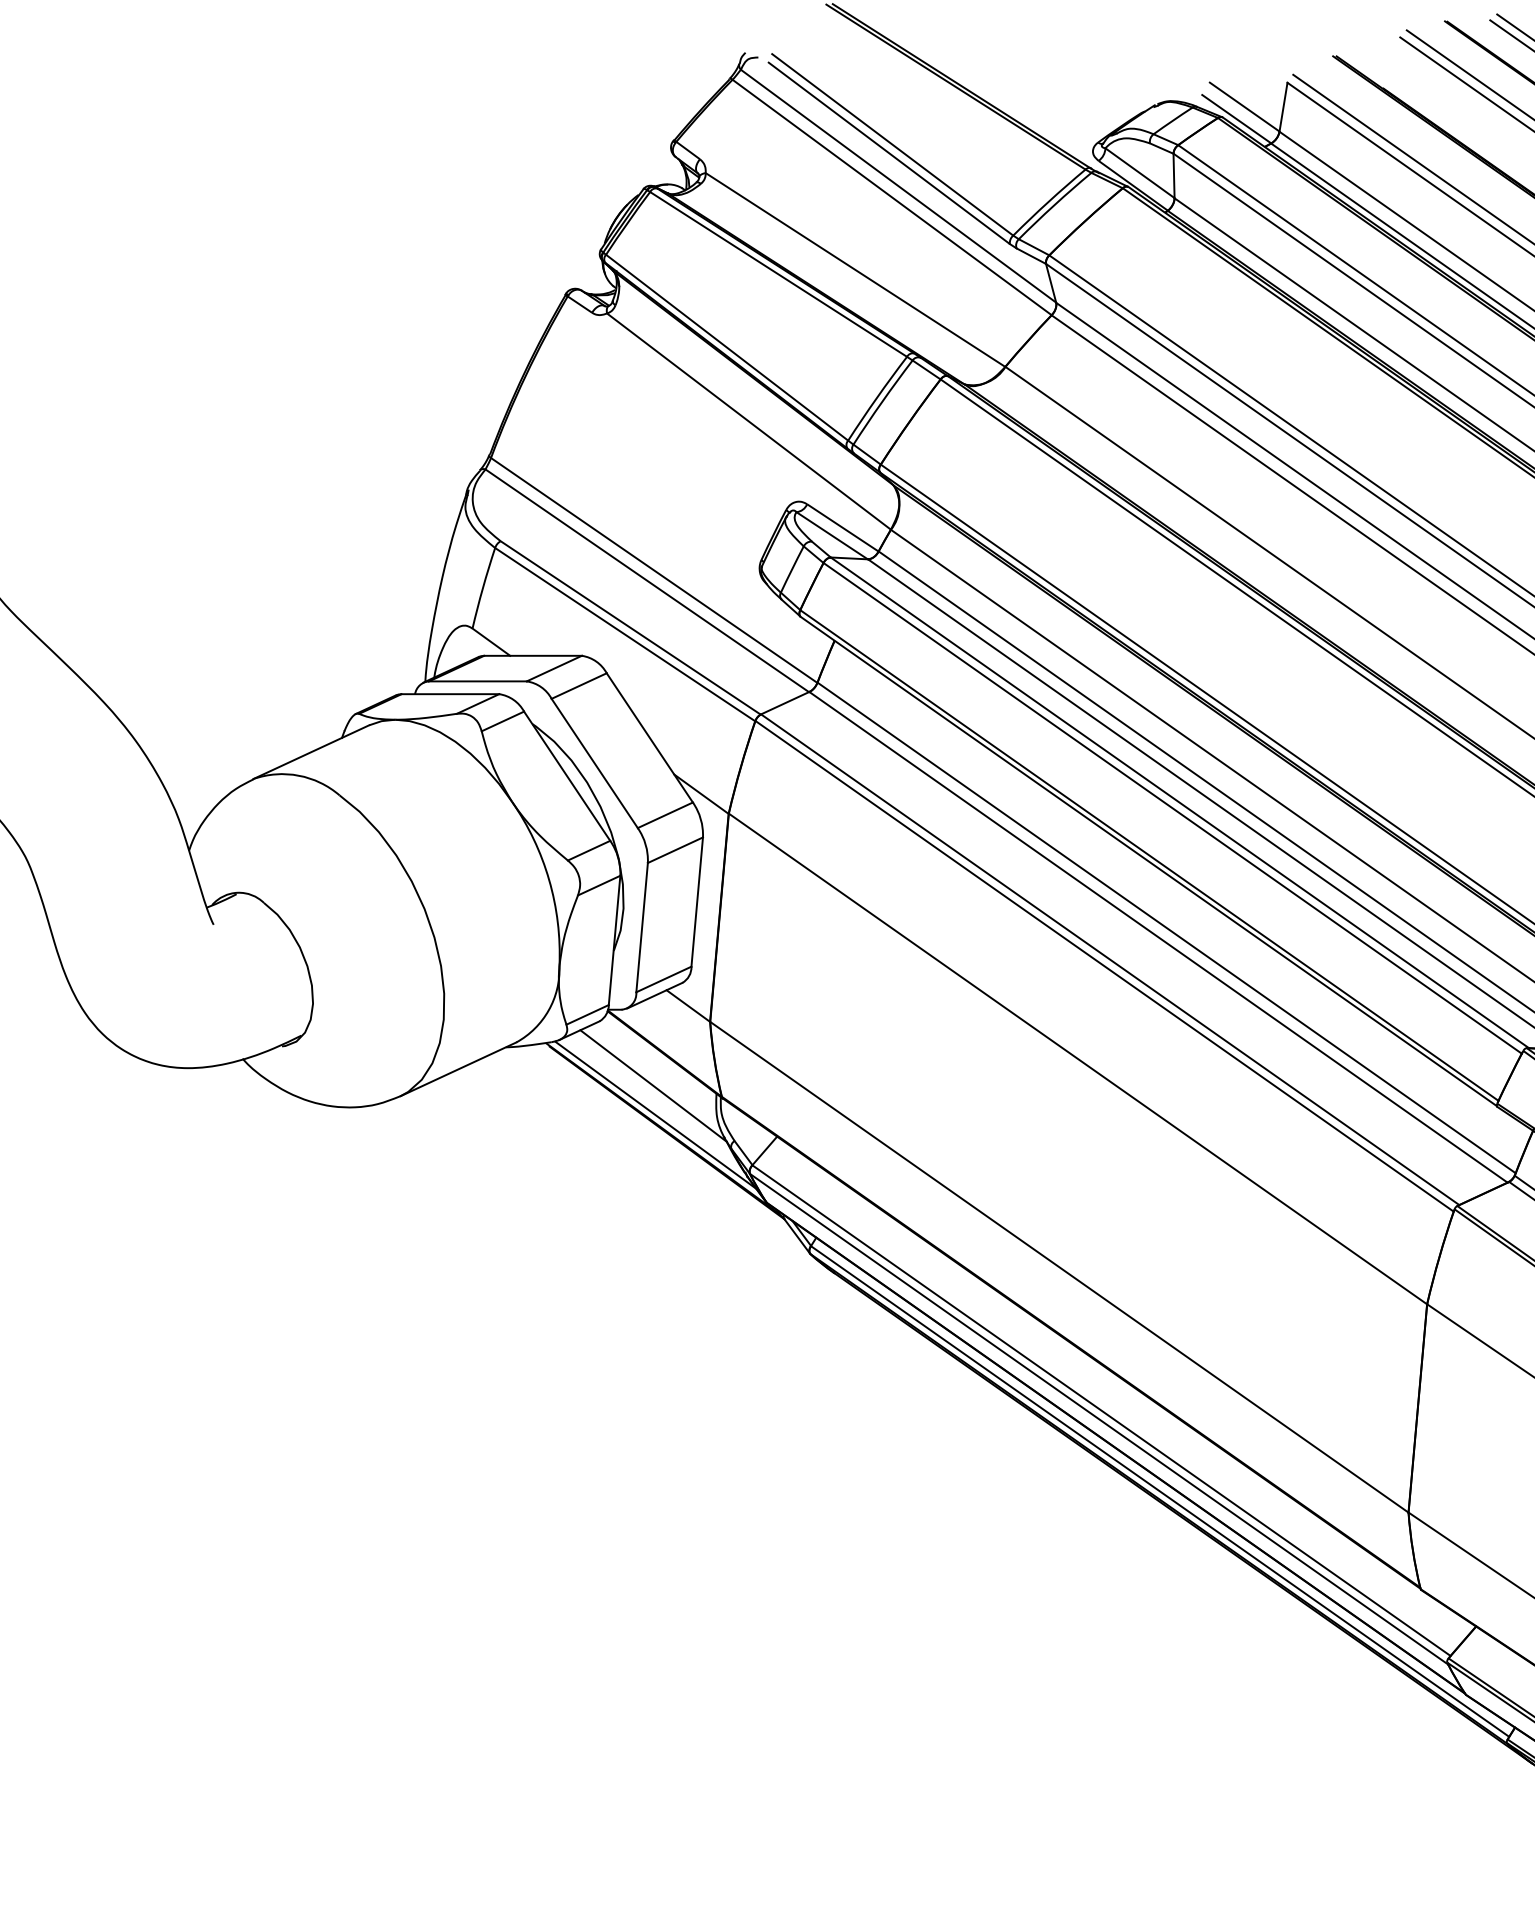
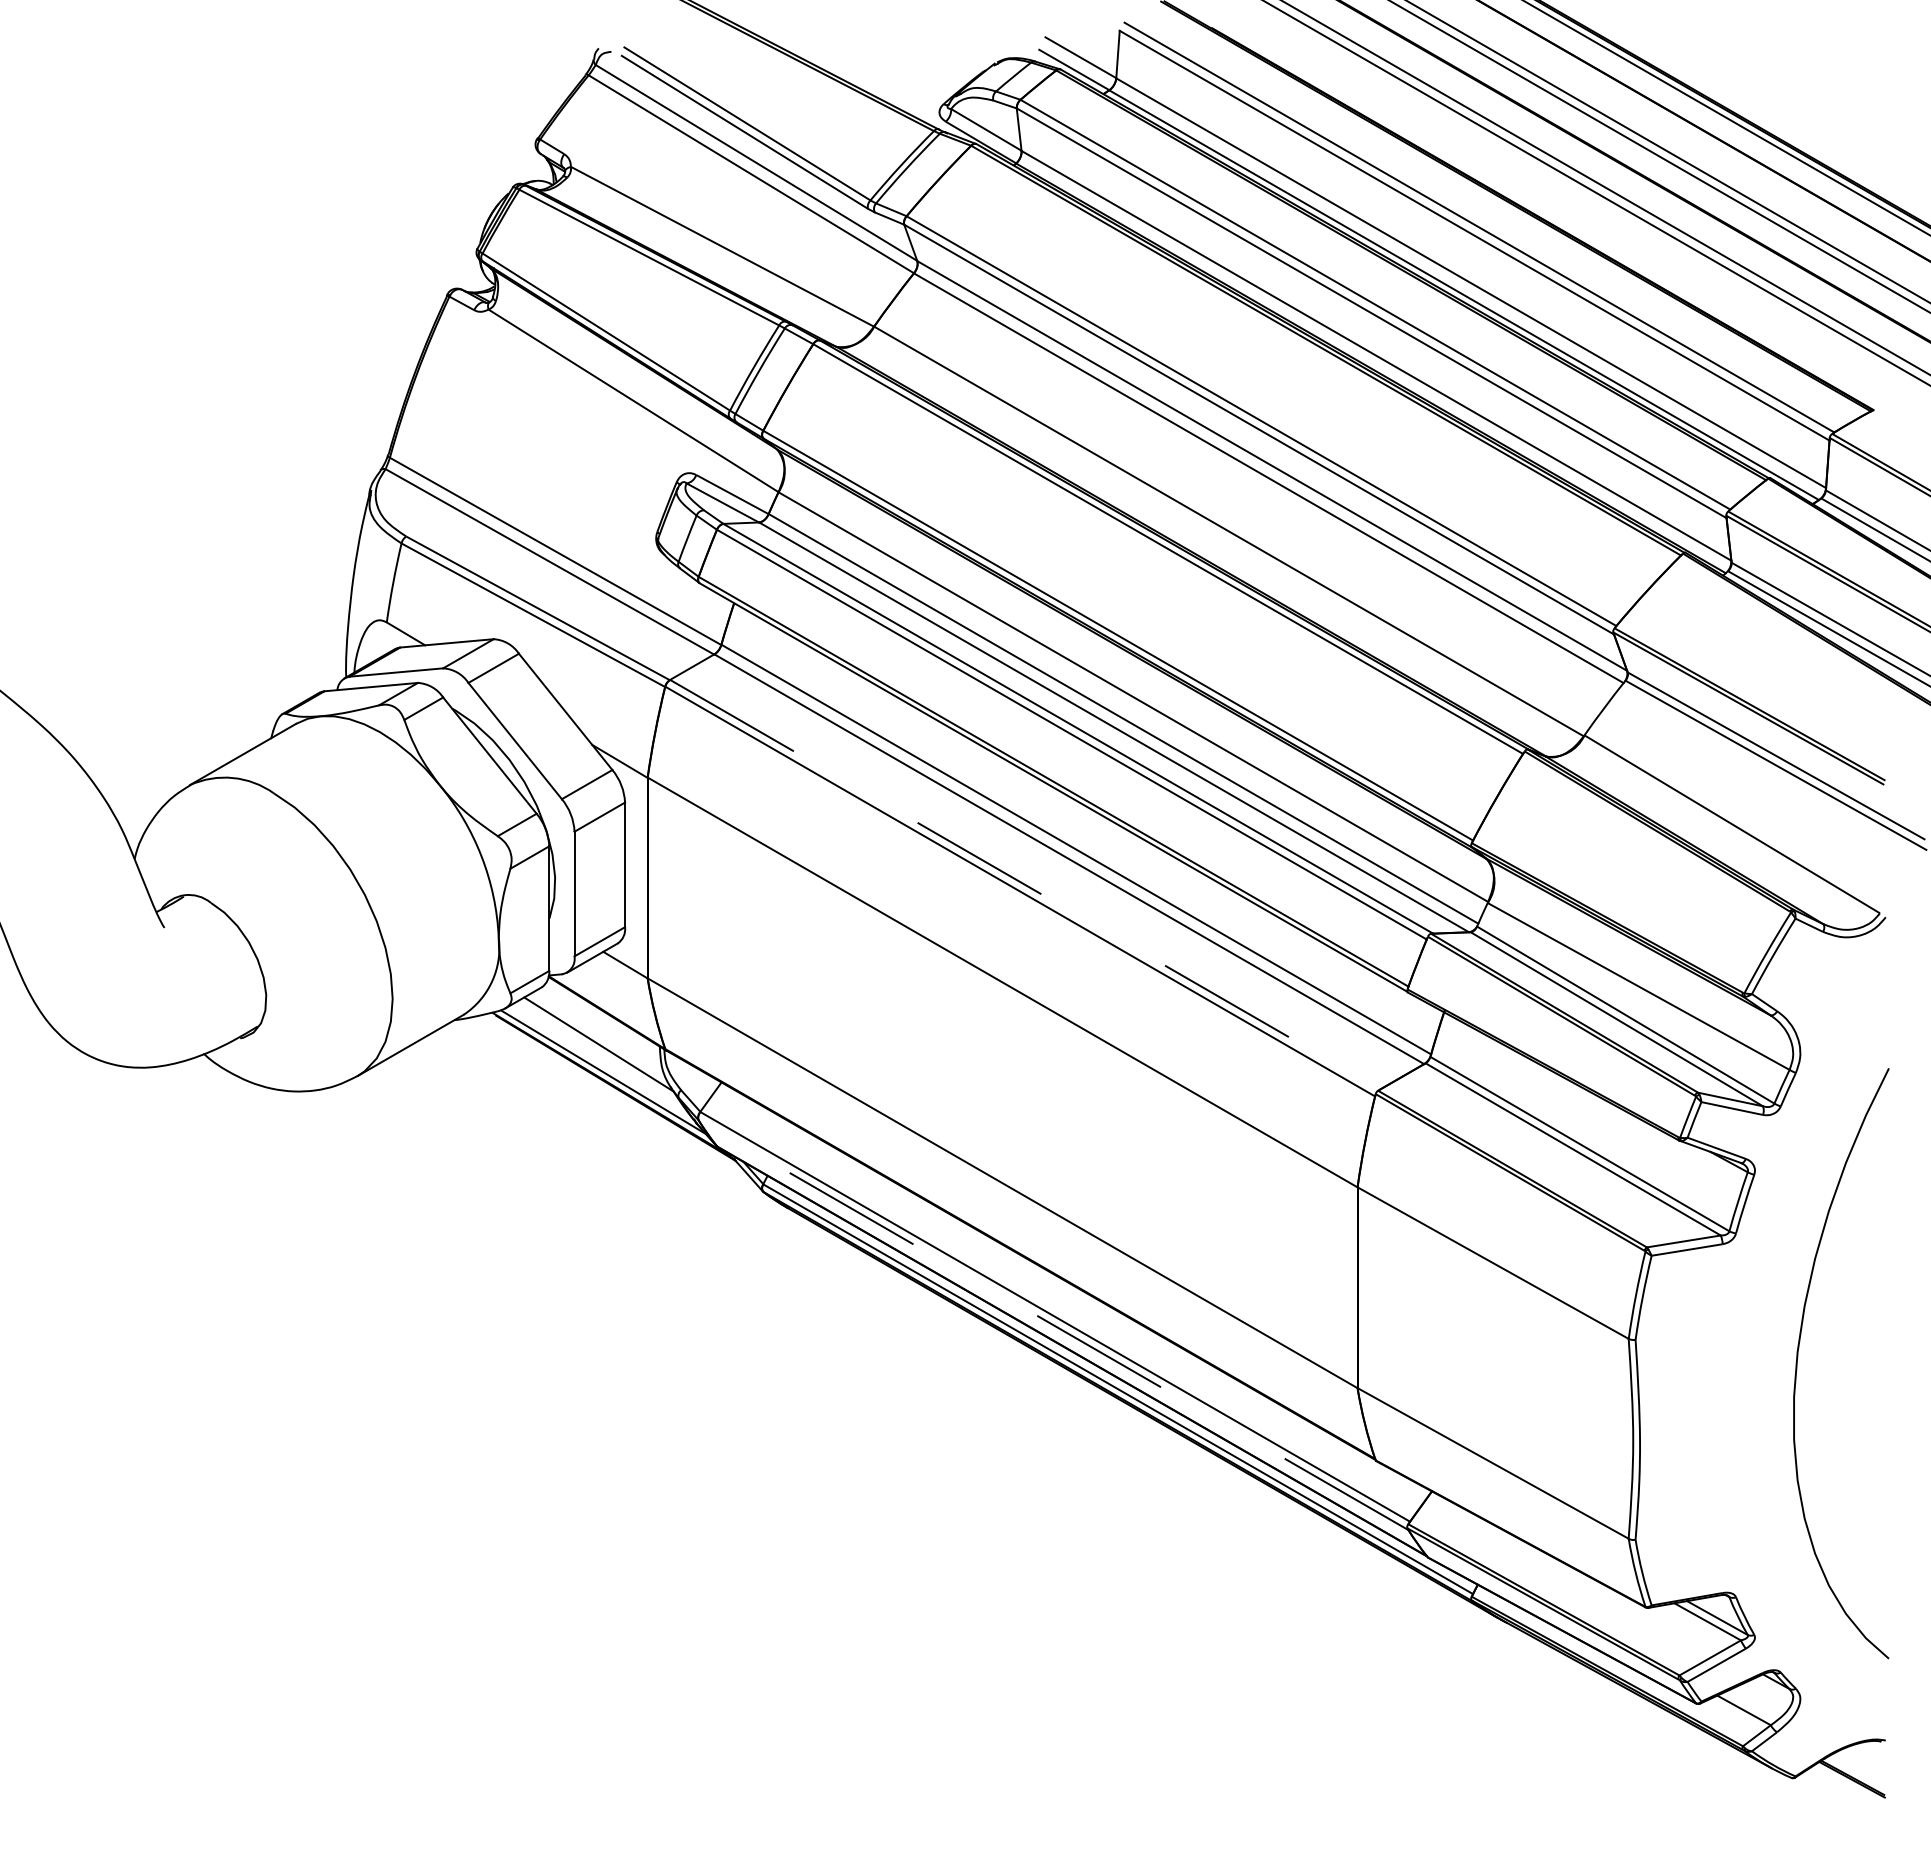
line: (1110, 959) -> (1025, 884), solid -> dashed
line: (1098, 1419) -> (1053, 1325), solid -> dashed

